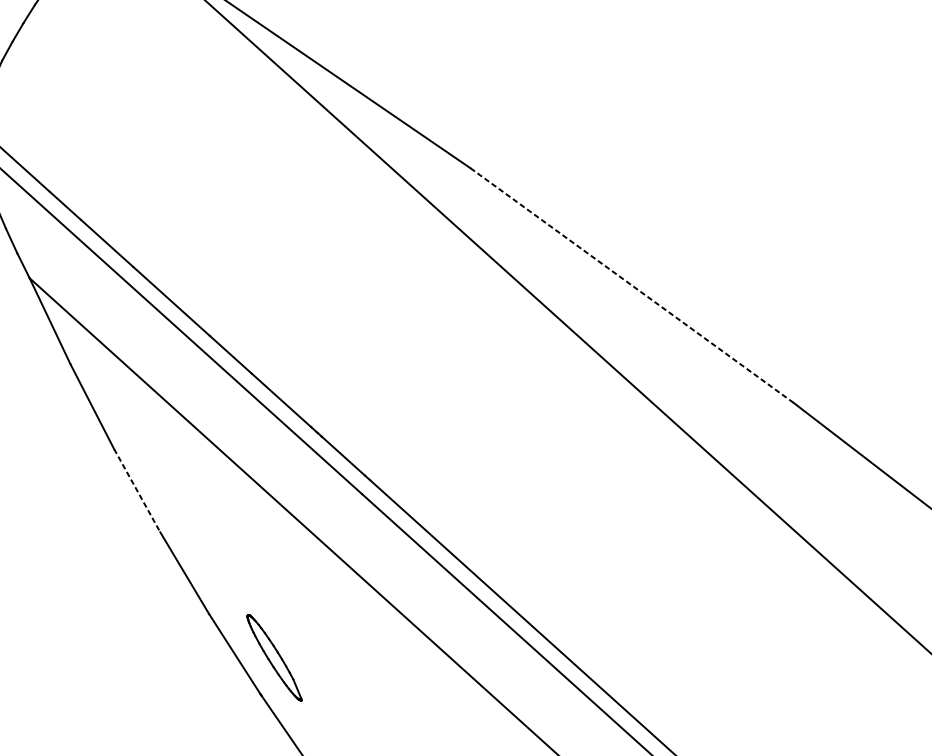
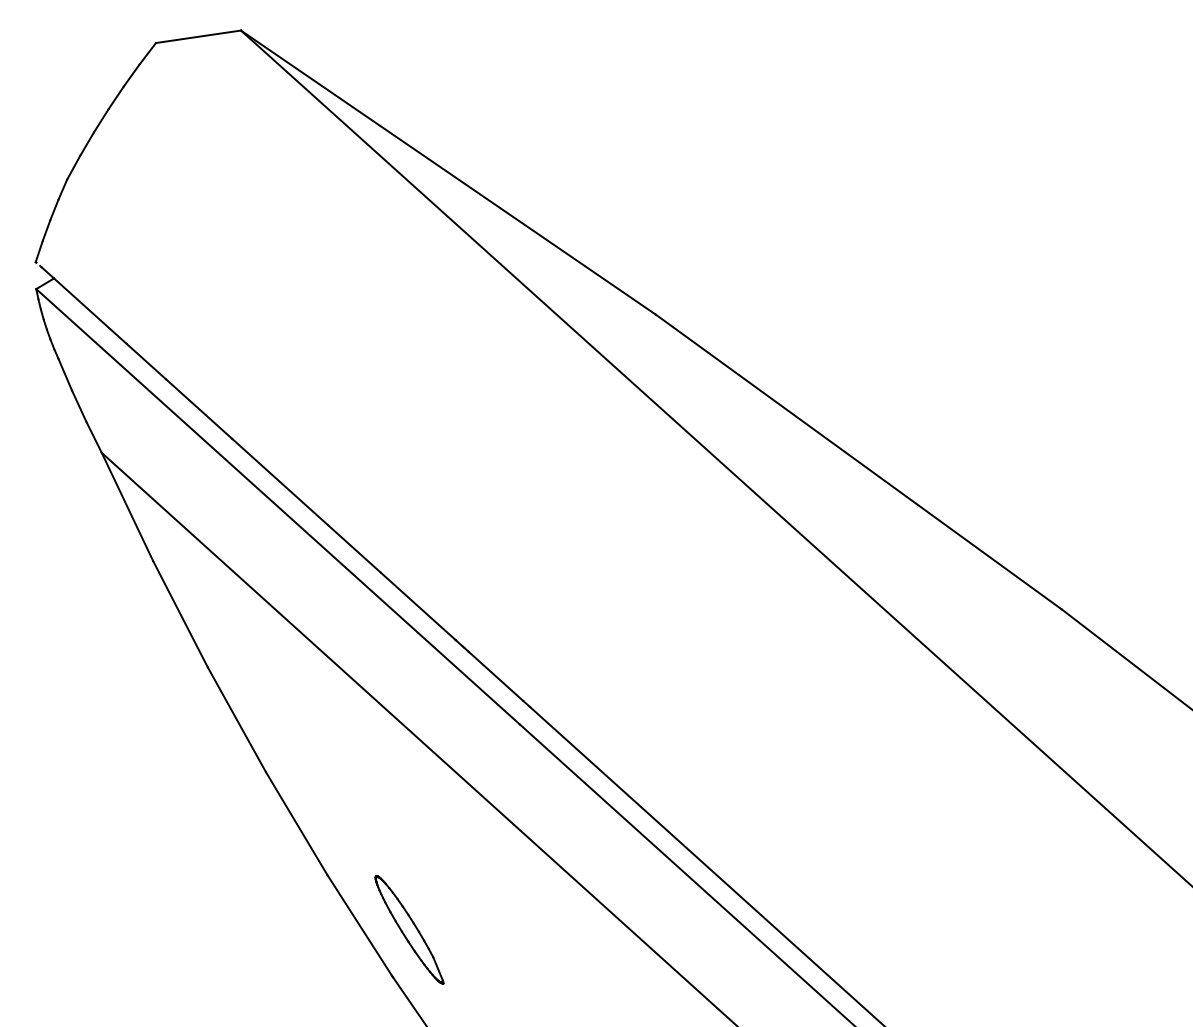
line: (631, 285) -> (858, 461), dashed -> solid
line: (136, 490) -> (236, 719), dashed -> solid

